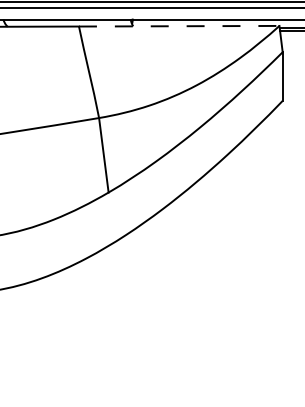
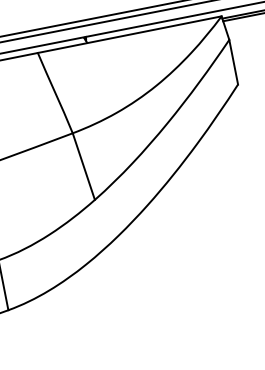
line: (179, 26) -> (130, 34), dashed -> solid

